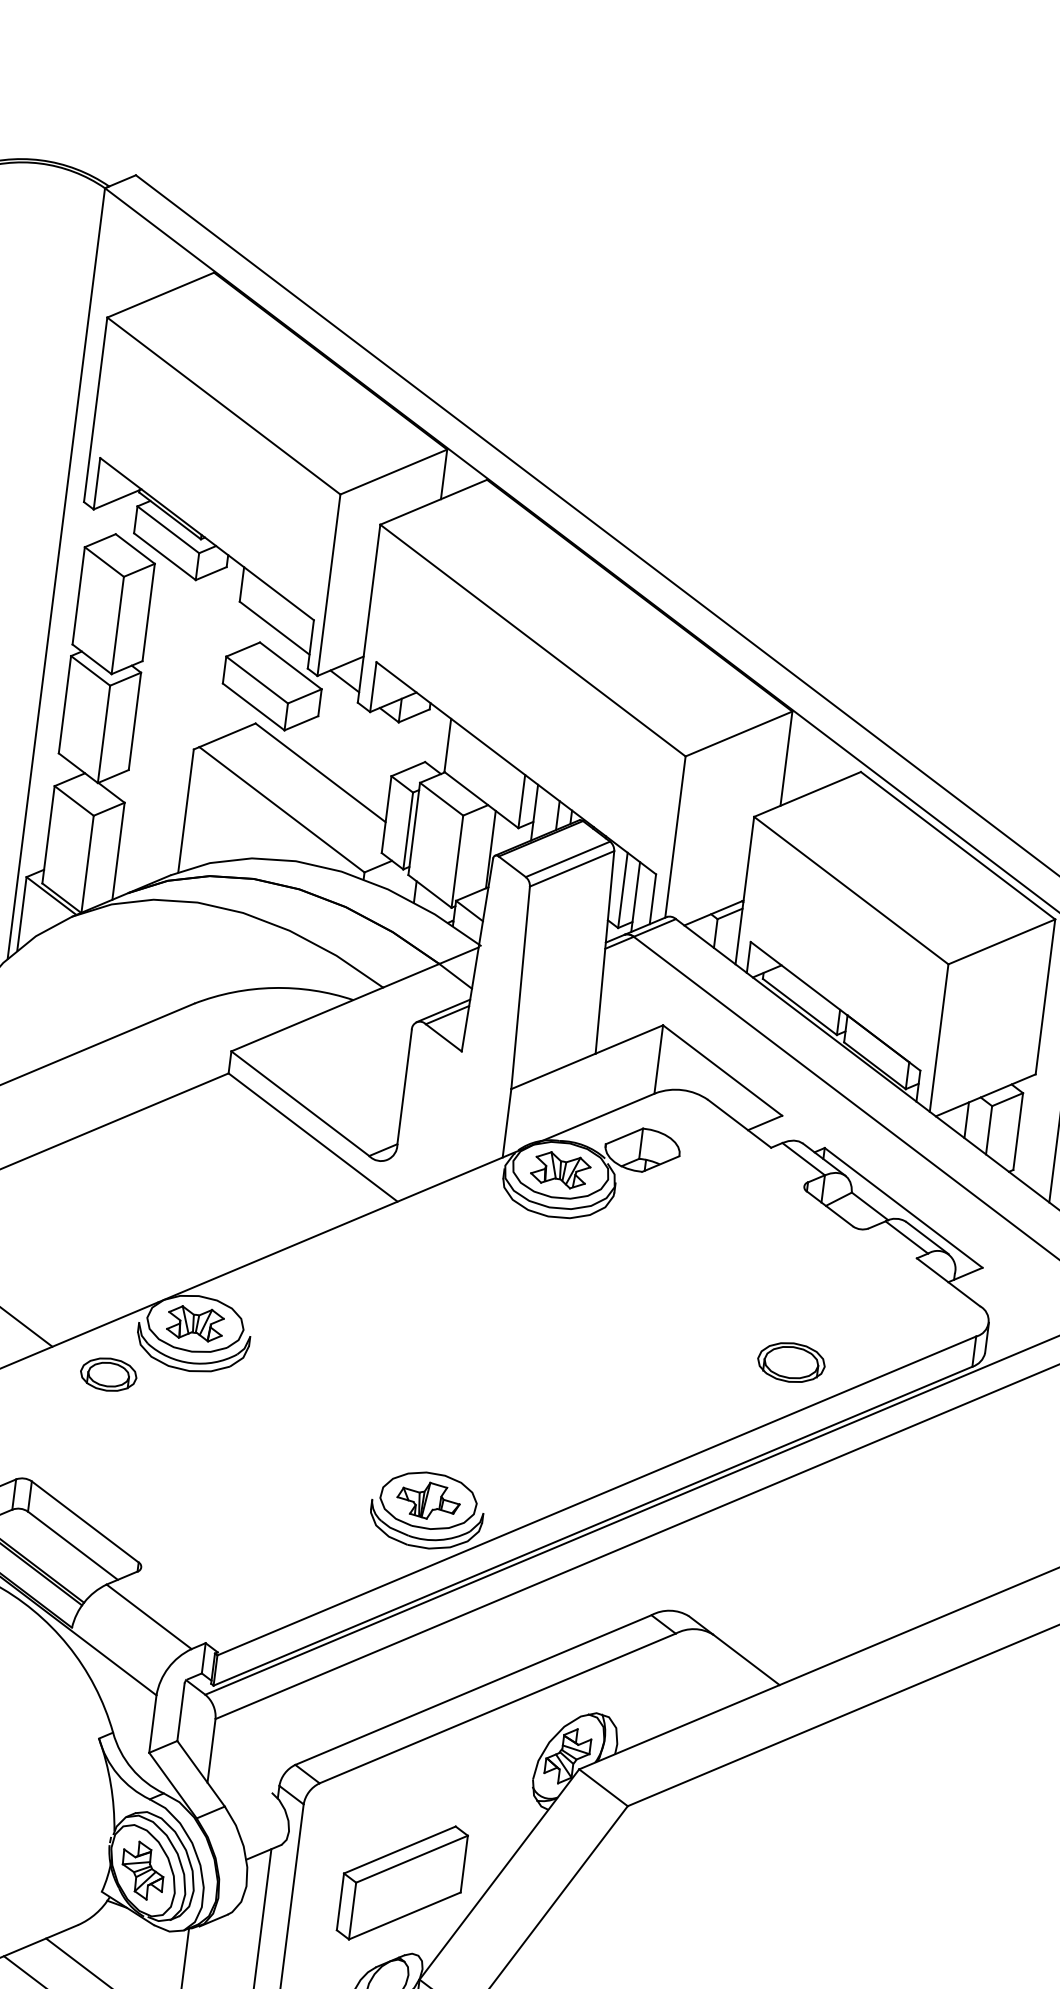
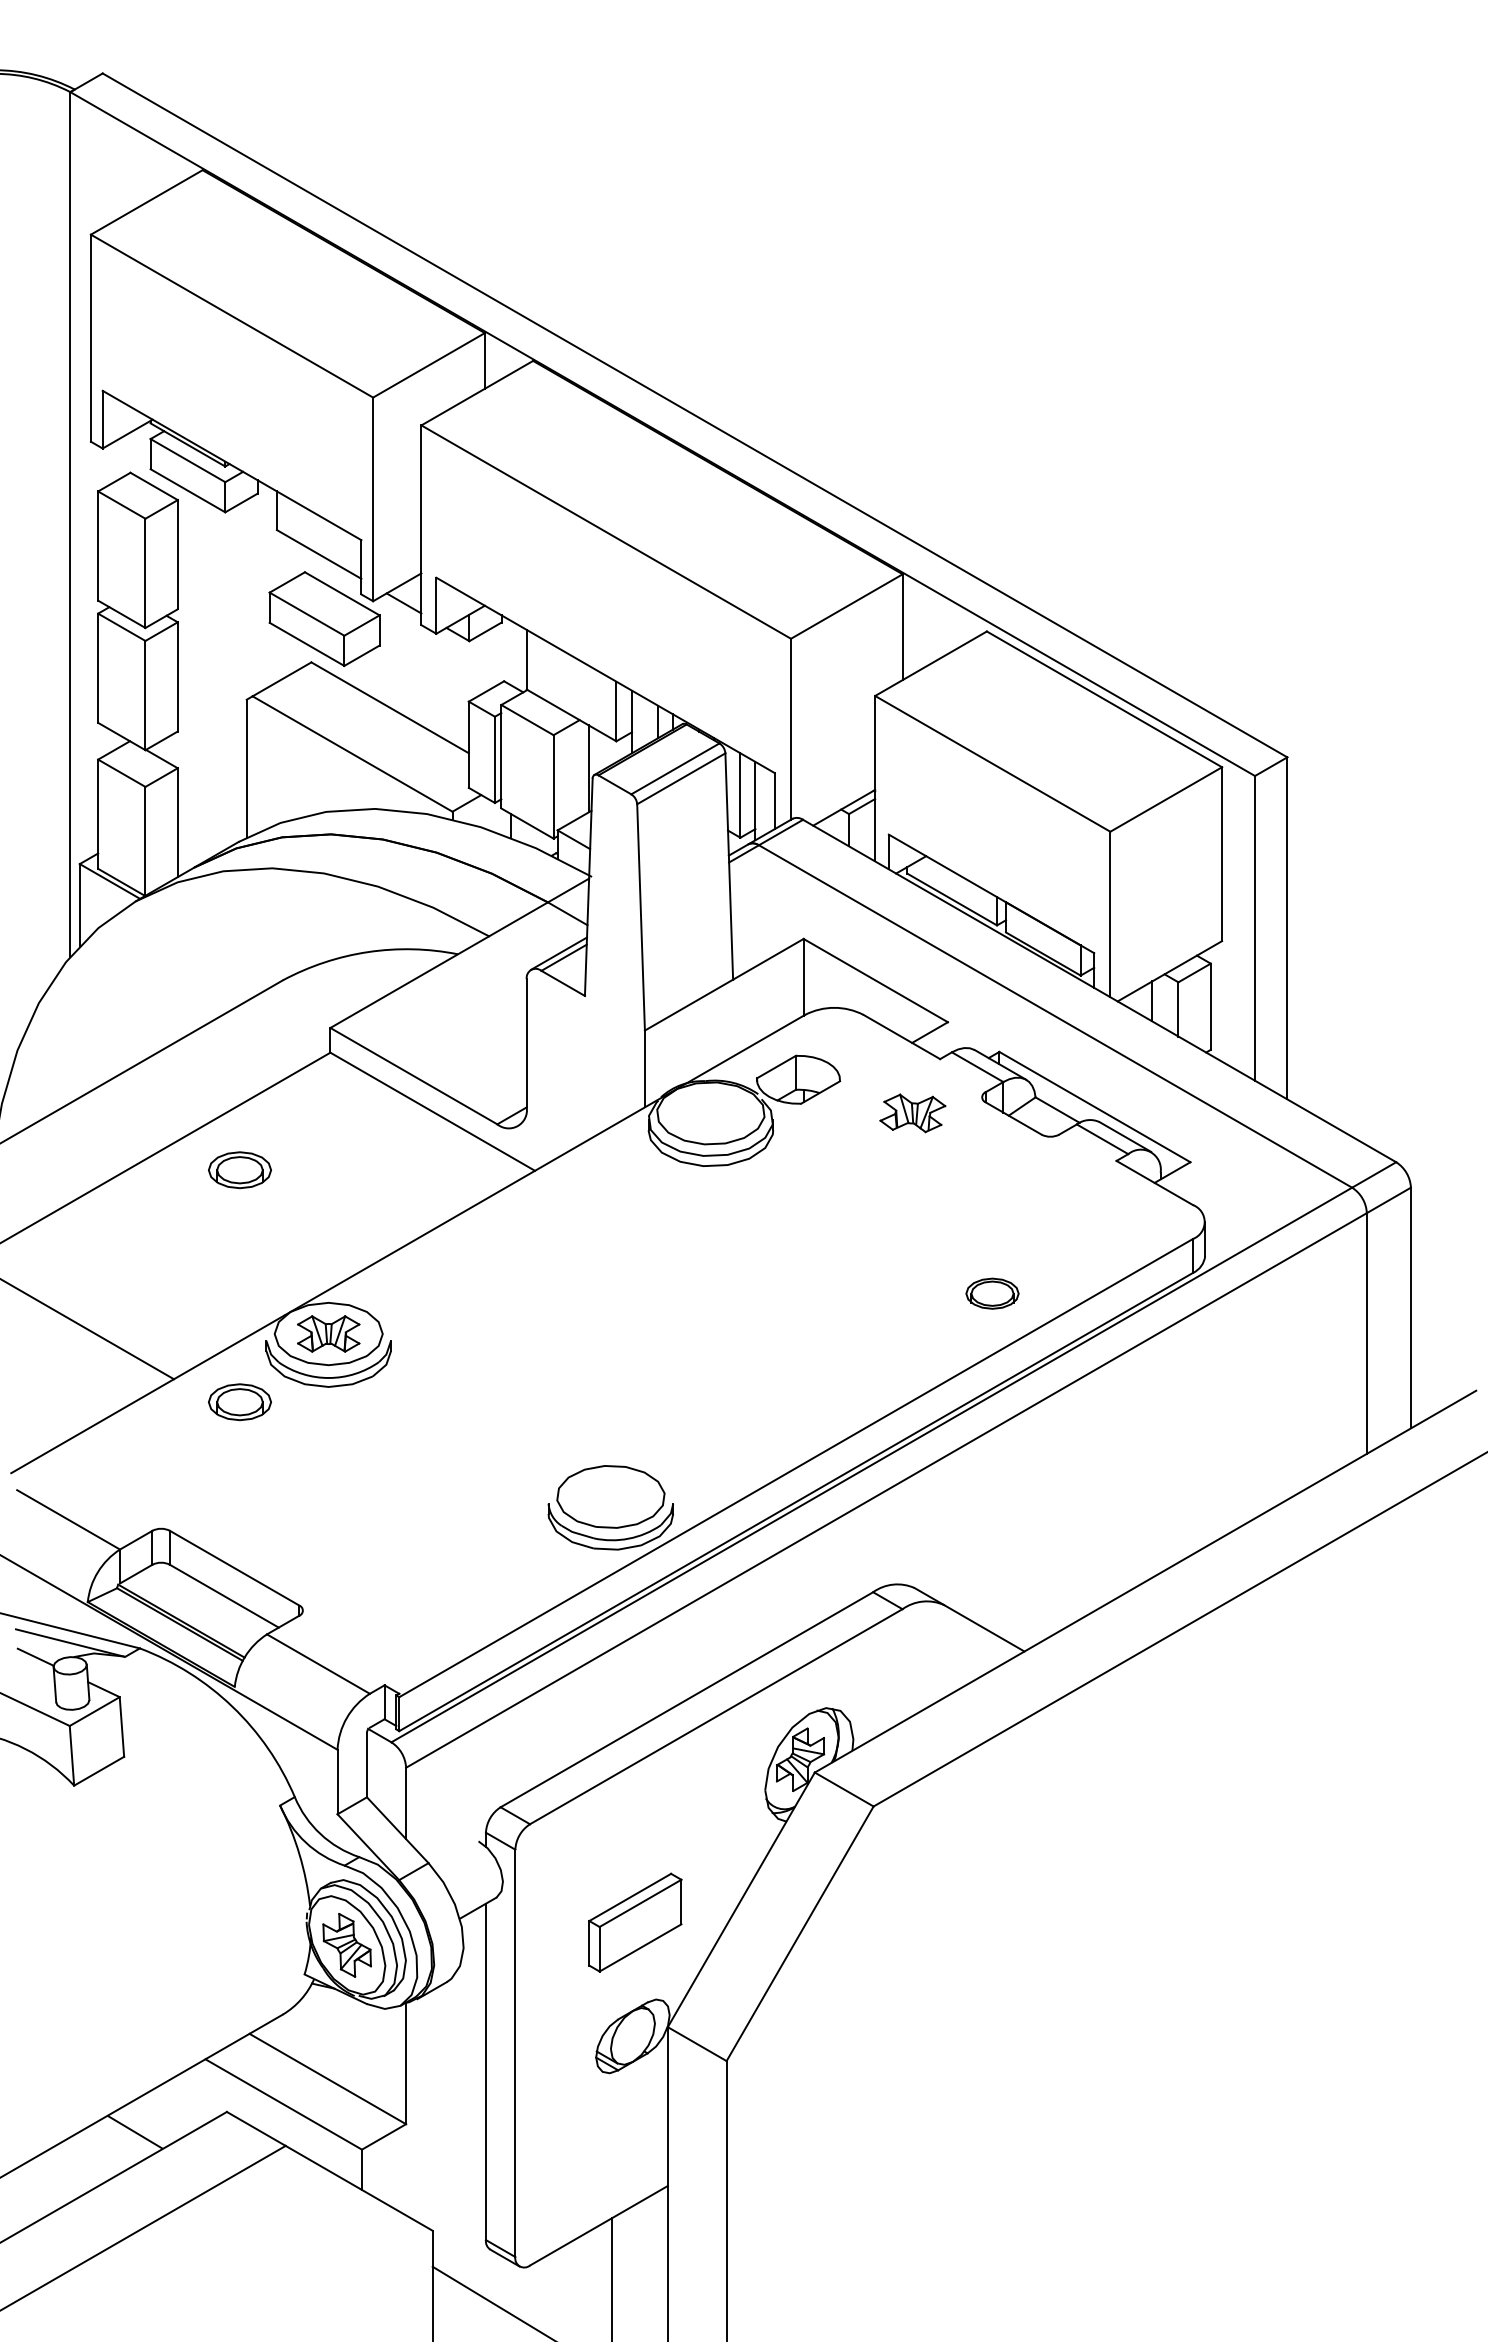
part: (134, 1168) -> (239, 1170), added
part: (560, 1170) -> (912, 1113), moved
part: (791, 1362) -> (992, 1293), size x0.7
part: (428, 1500) -> (610, 1496), removed
part: (402, 1882) -> (635, 1922), size x0.7

